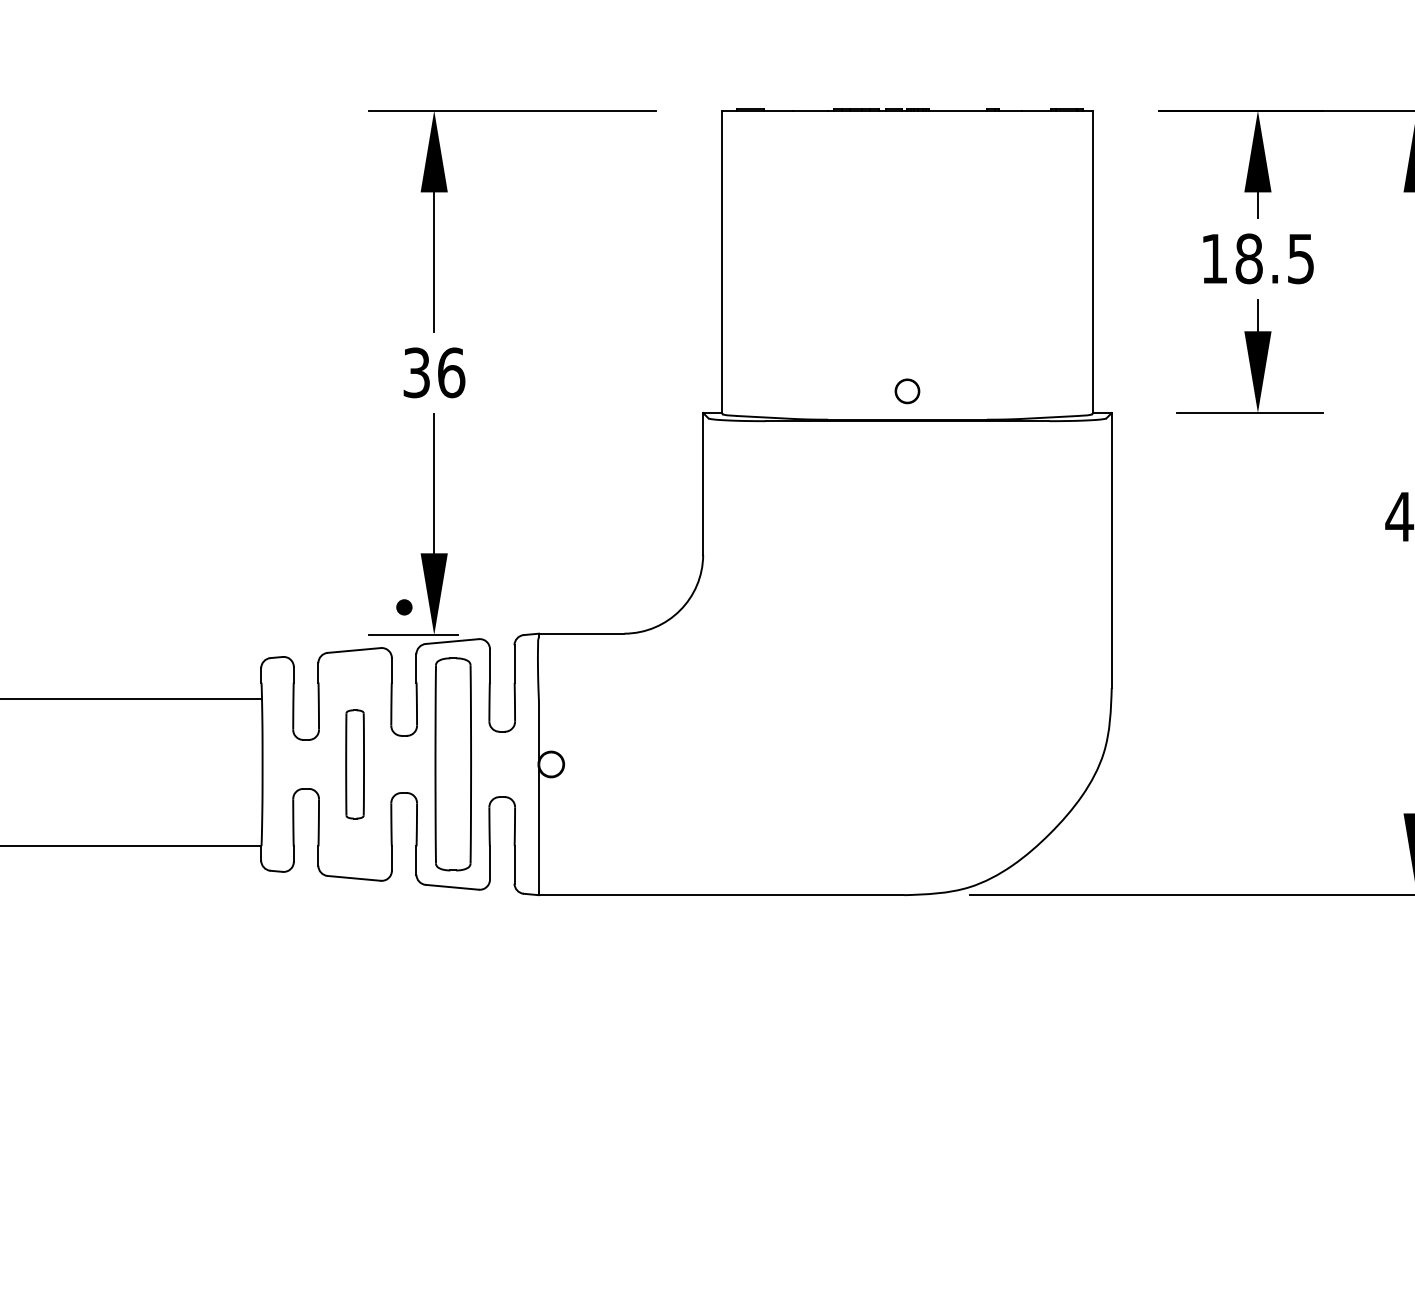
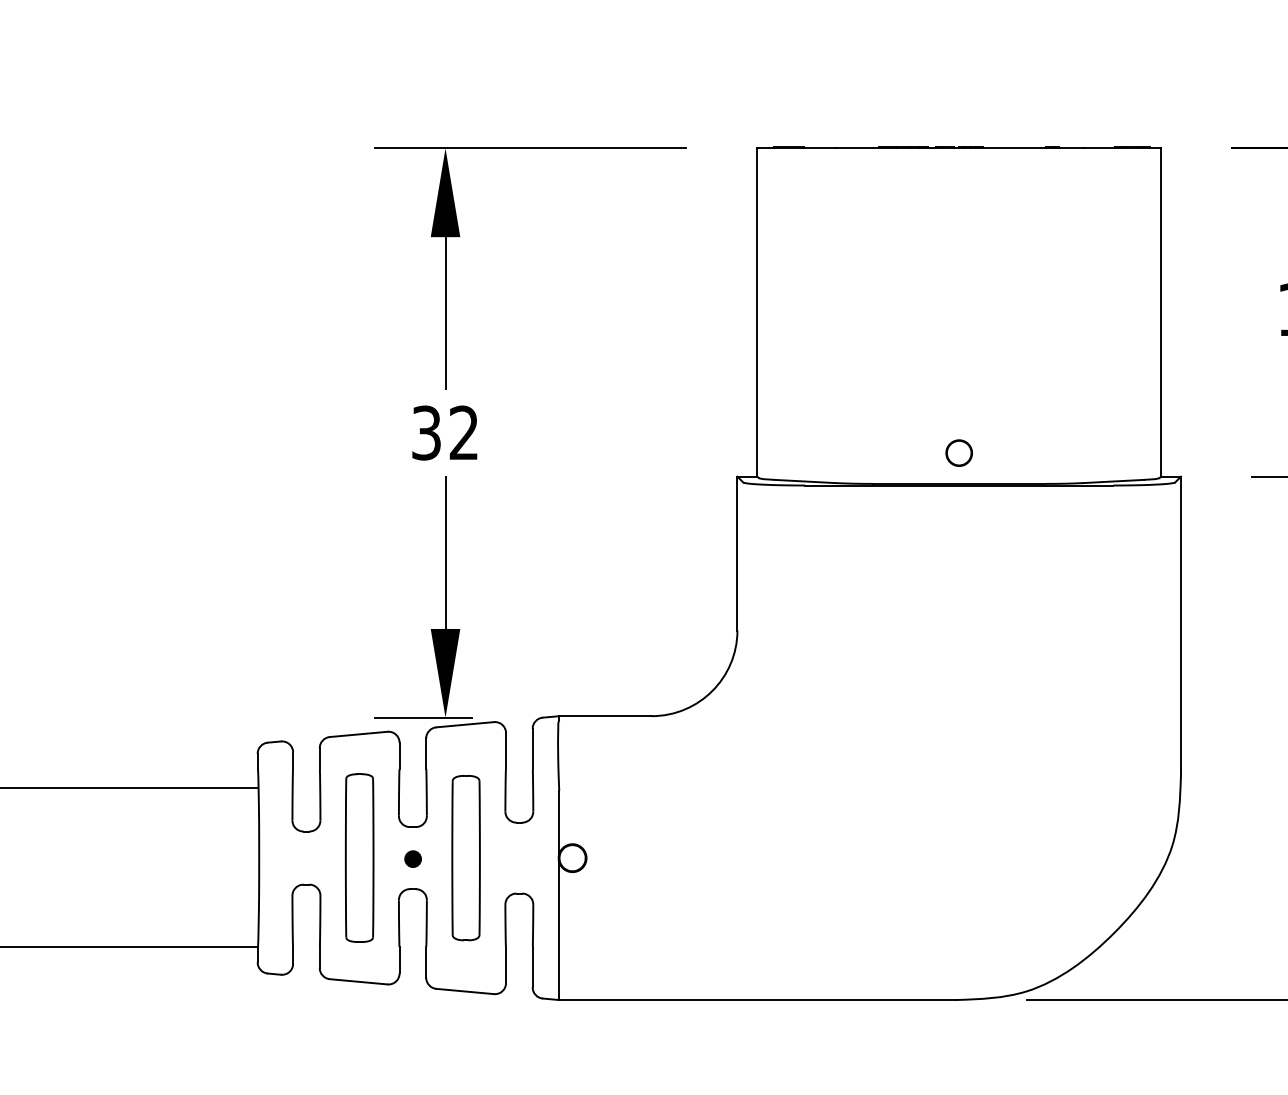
text: (451, 372) -> (464, 432), 36 -> 32
part: (404, 607) -> (413, 859), moved
part: (354, 764) -> (358, 858), size x1.43
part: (452, 764) -> (465, 858), size x0.71

